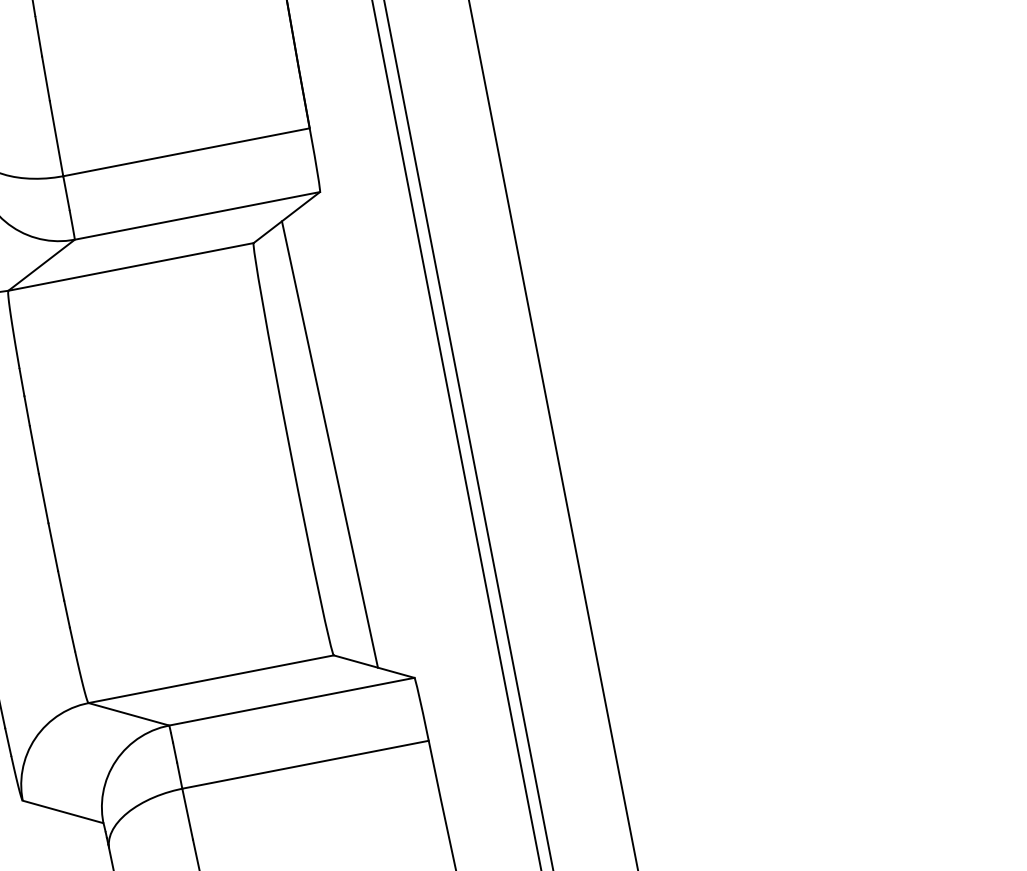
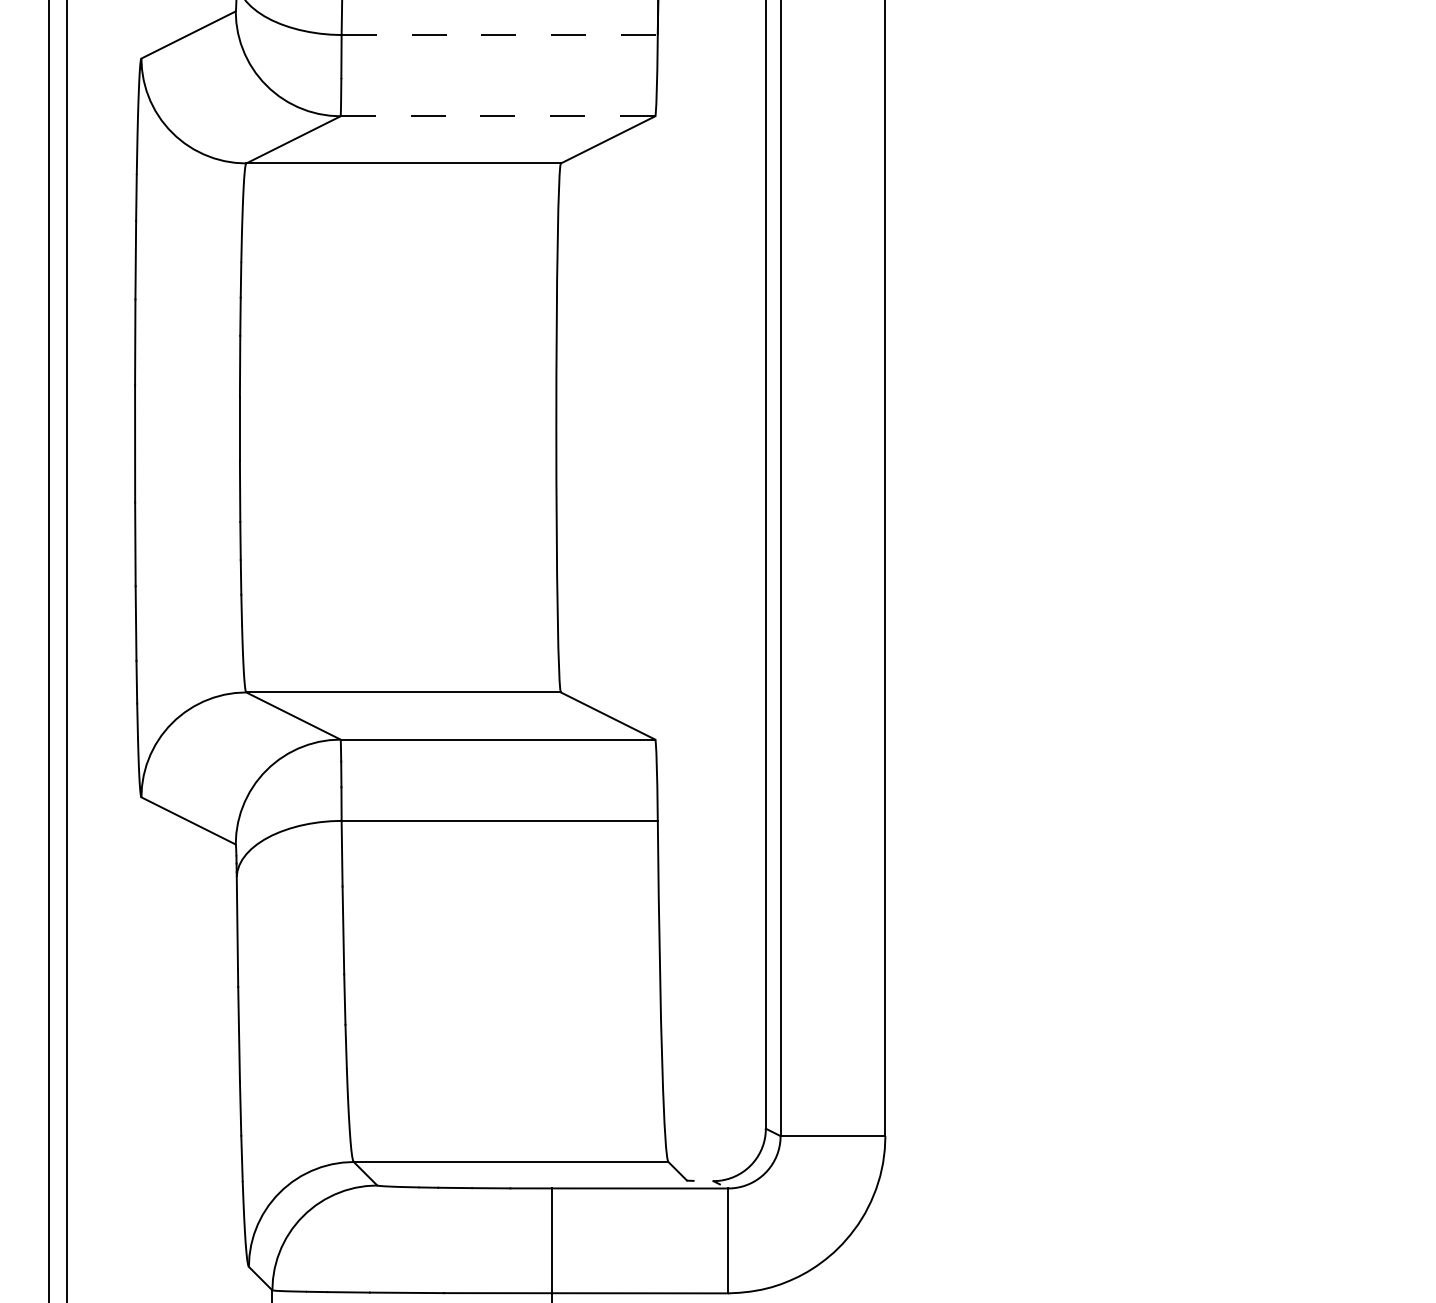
line: (187, 152) -> (500, 35), solid -> dashed
line: (197, 215) -> (498, 116), solid -> dashed
line: (329, 444) -> (606, 430), removed

